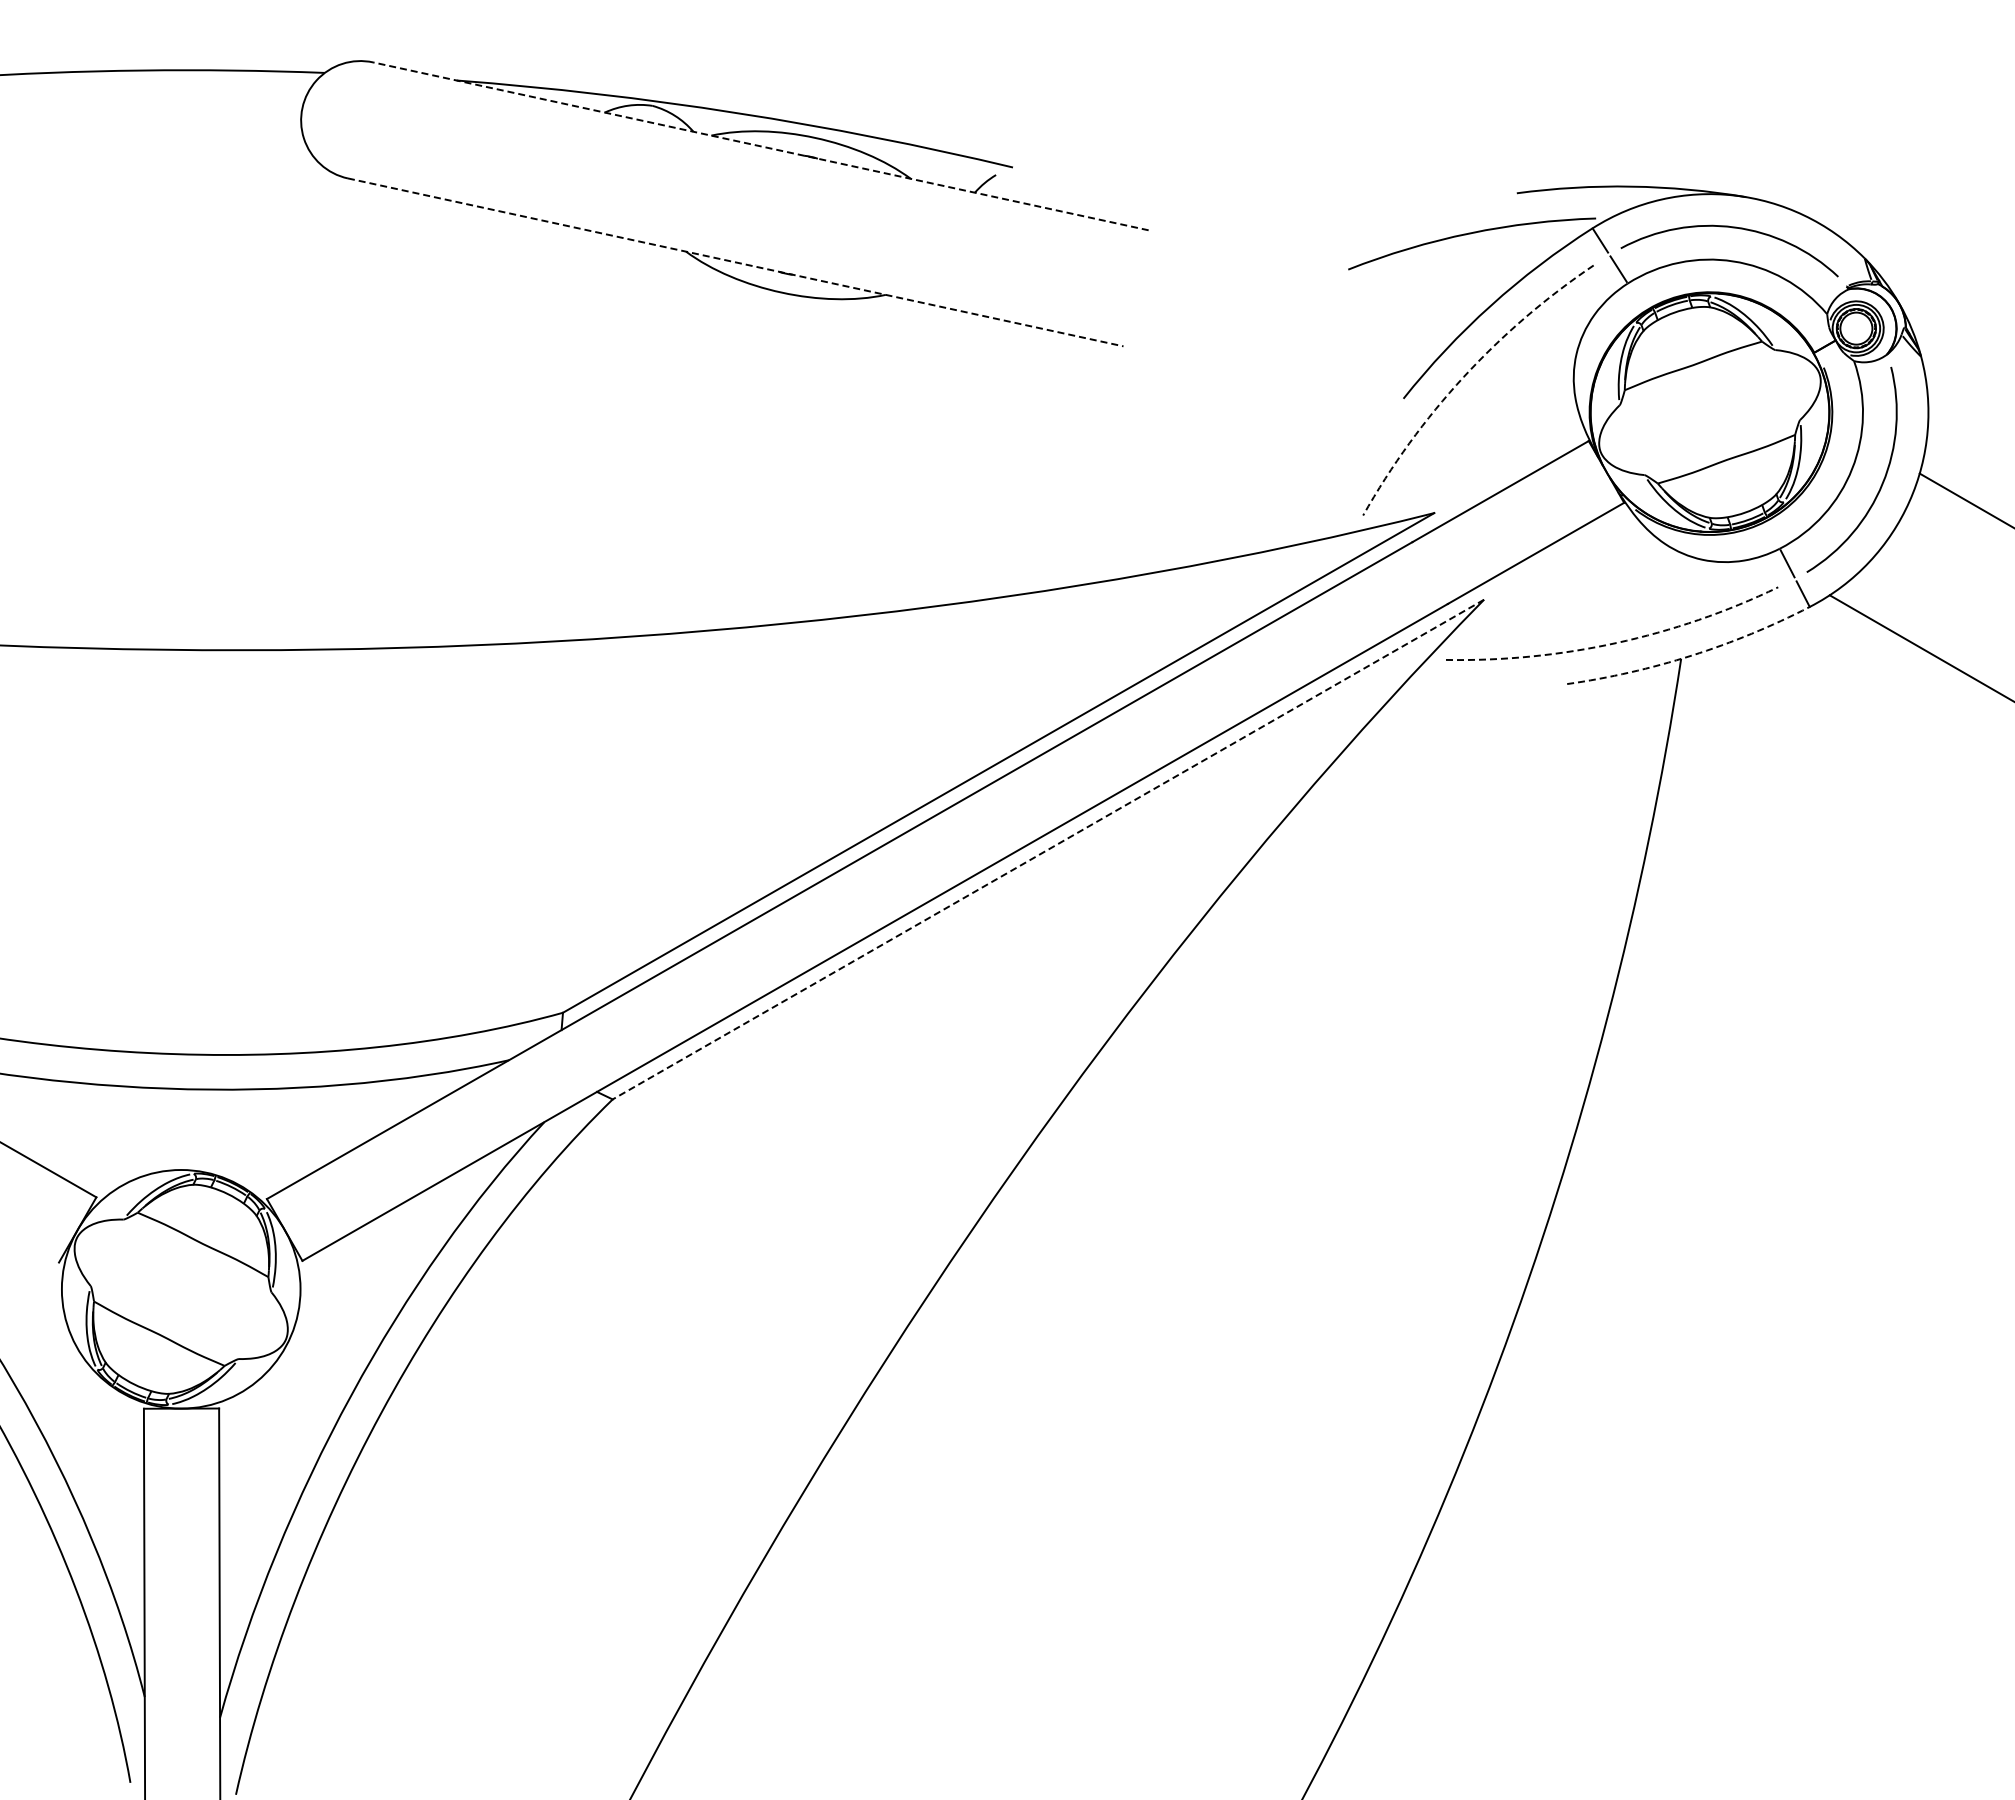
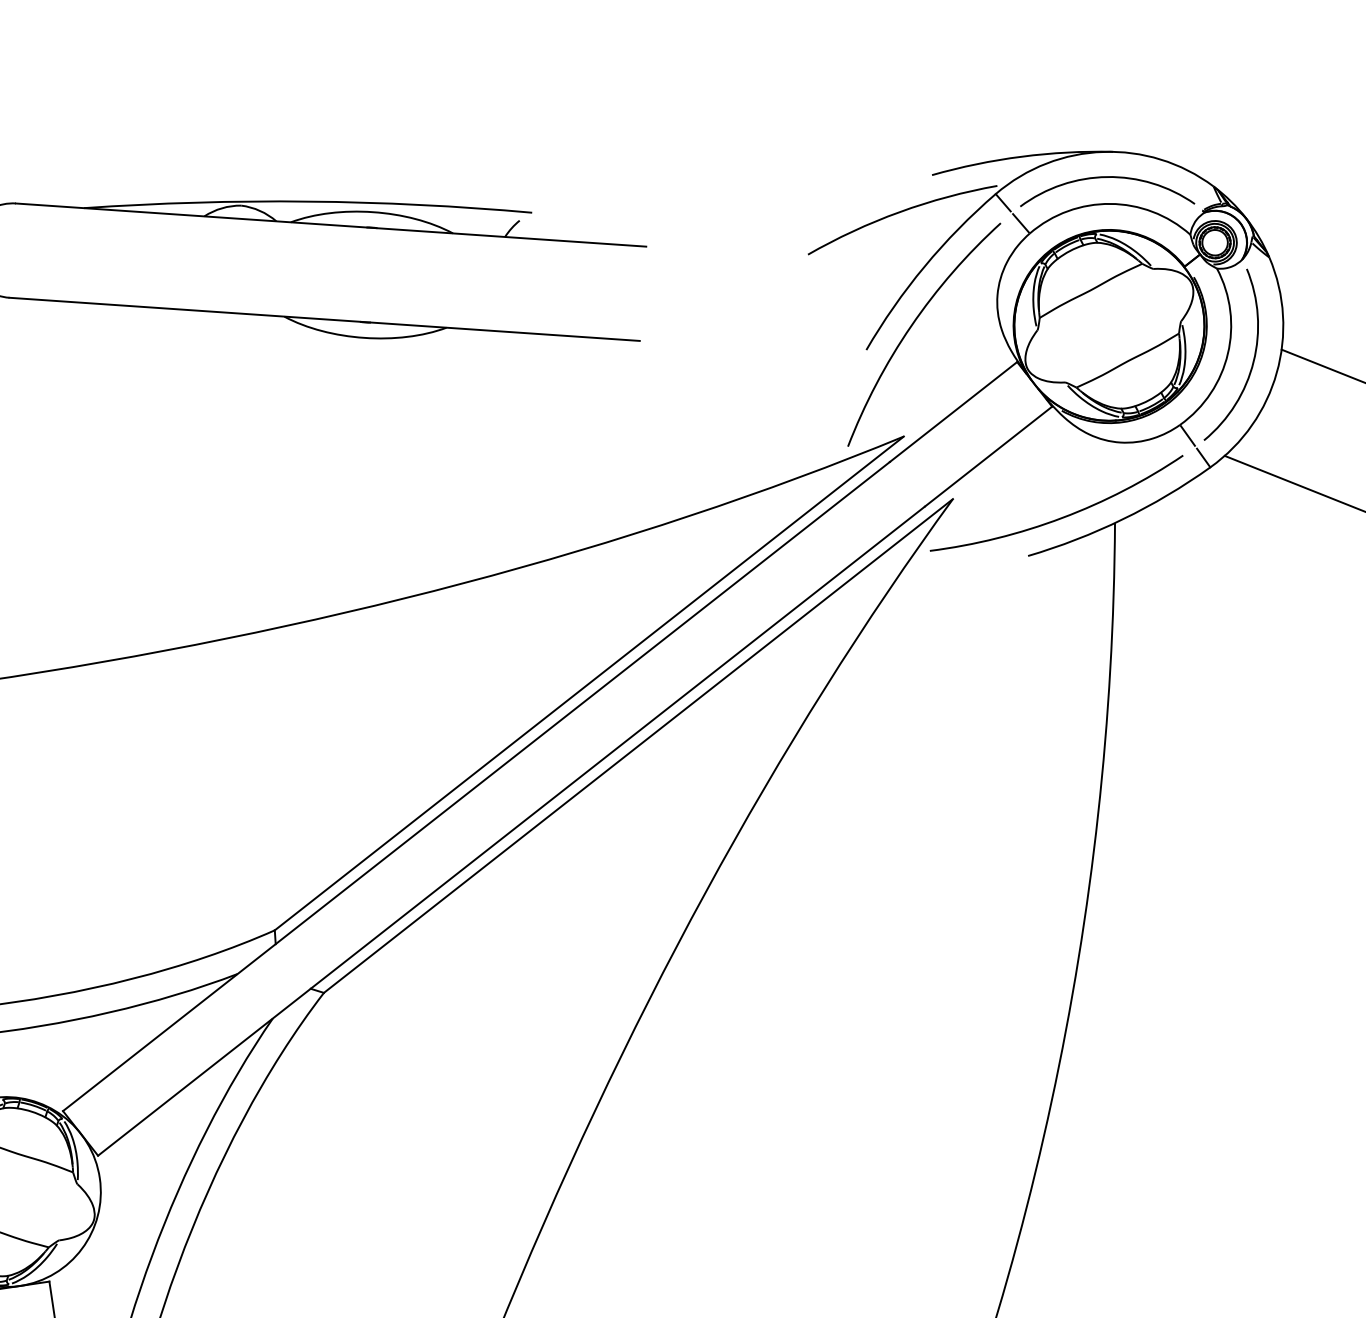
line: (760, 146) -> (330, 225), dashed -> solid
line: (735, 262) -> (324, 319), dashed -> solid
arc: (1463, 377) -> (911, 326), dashed -> solid
arc: (1616, 643) -> (1062, 518), dashed -> solid
arc: (1691, 655) -> (1122, 519), dashed -> solid
line: (1047, 849) -> (637, 746), dashed -> solid

